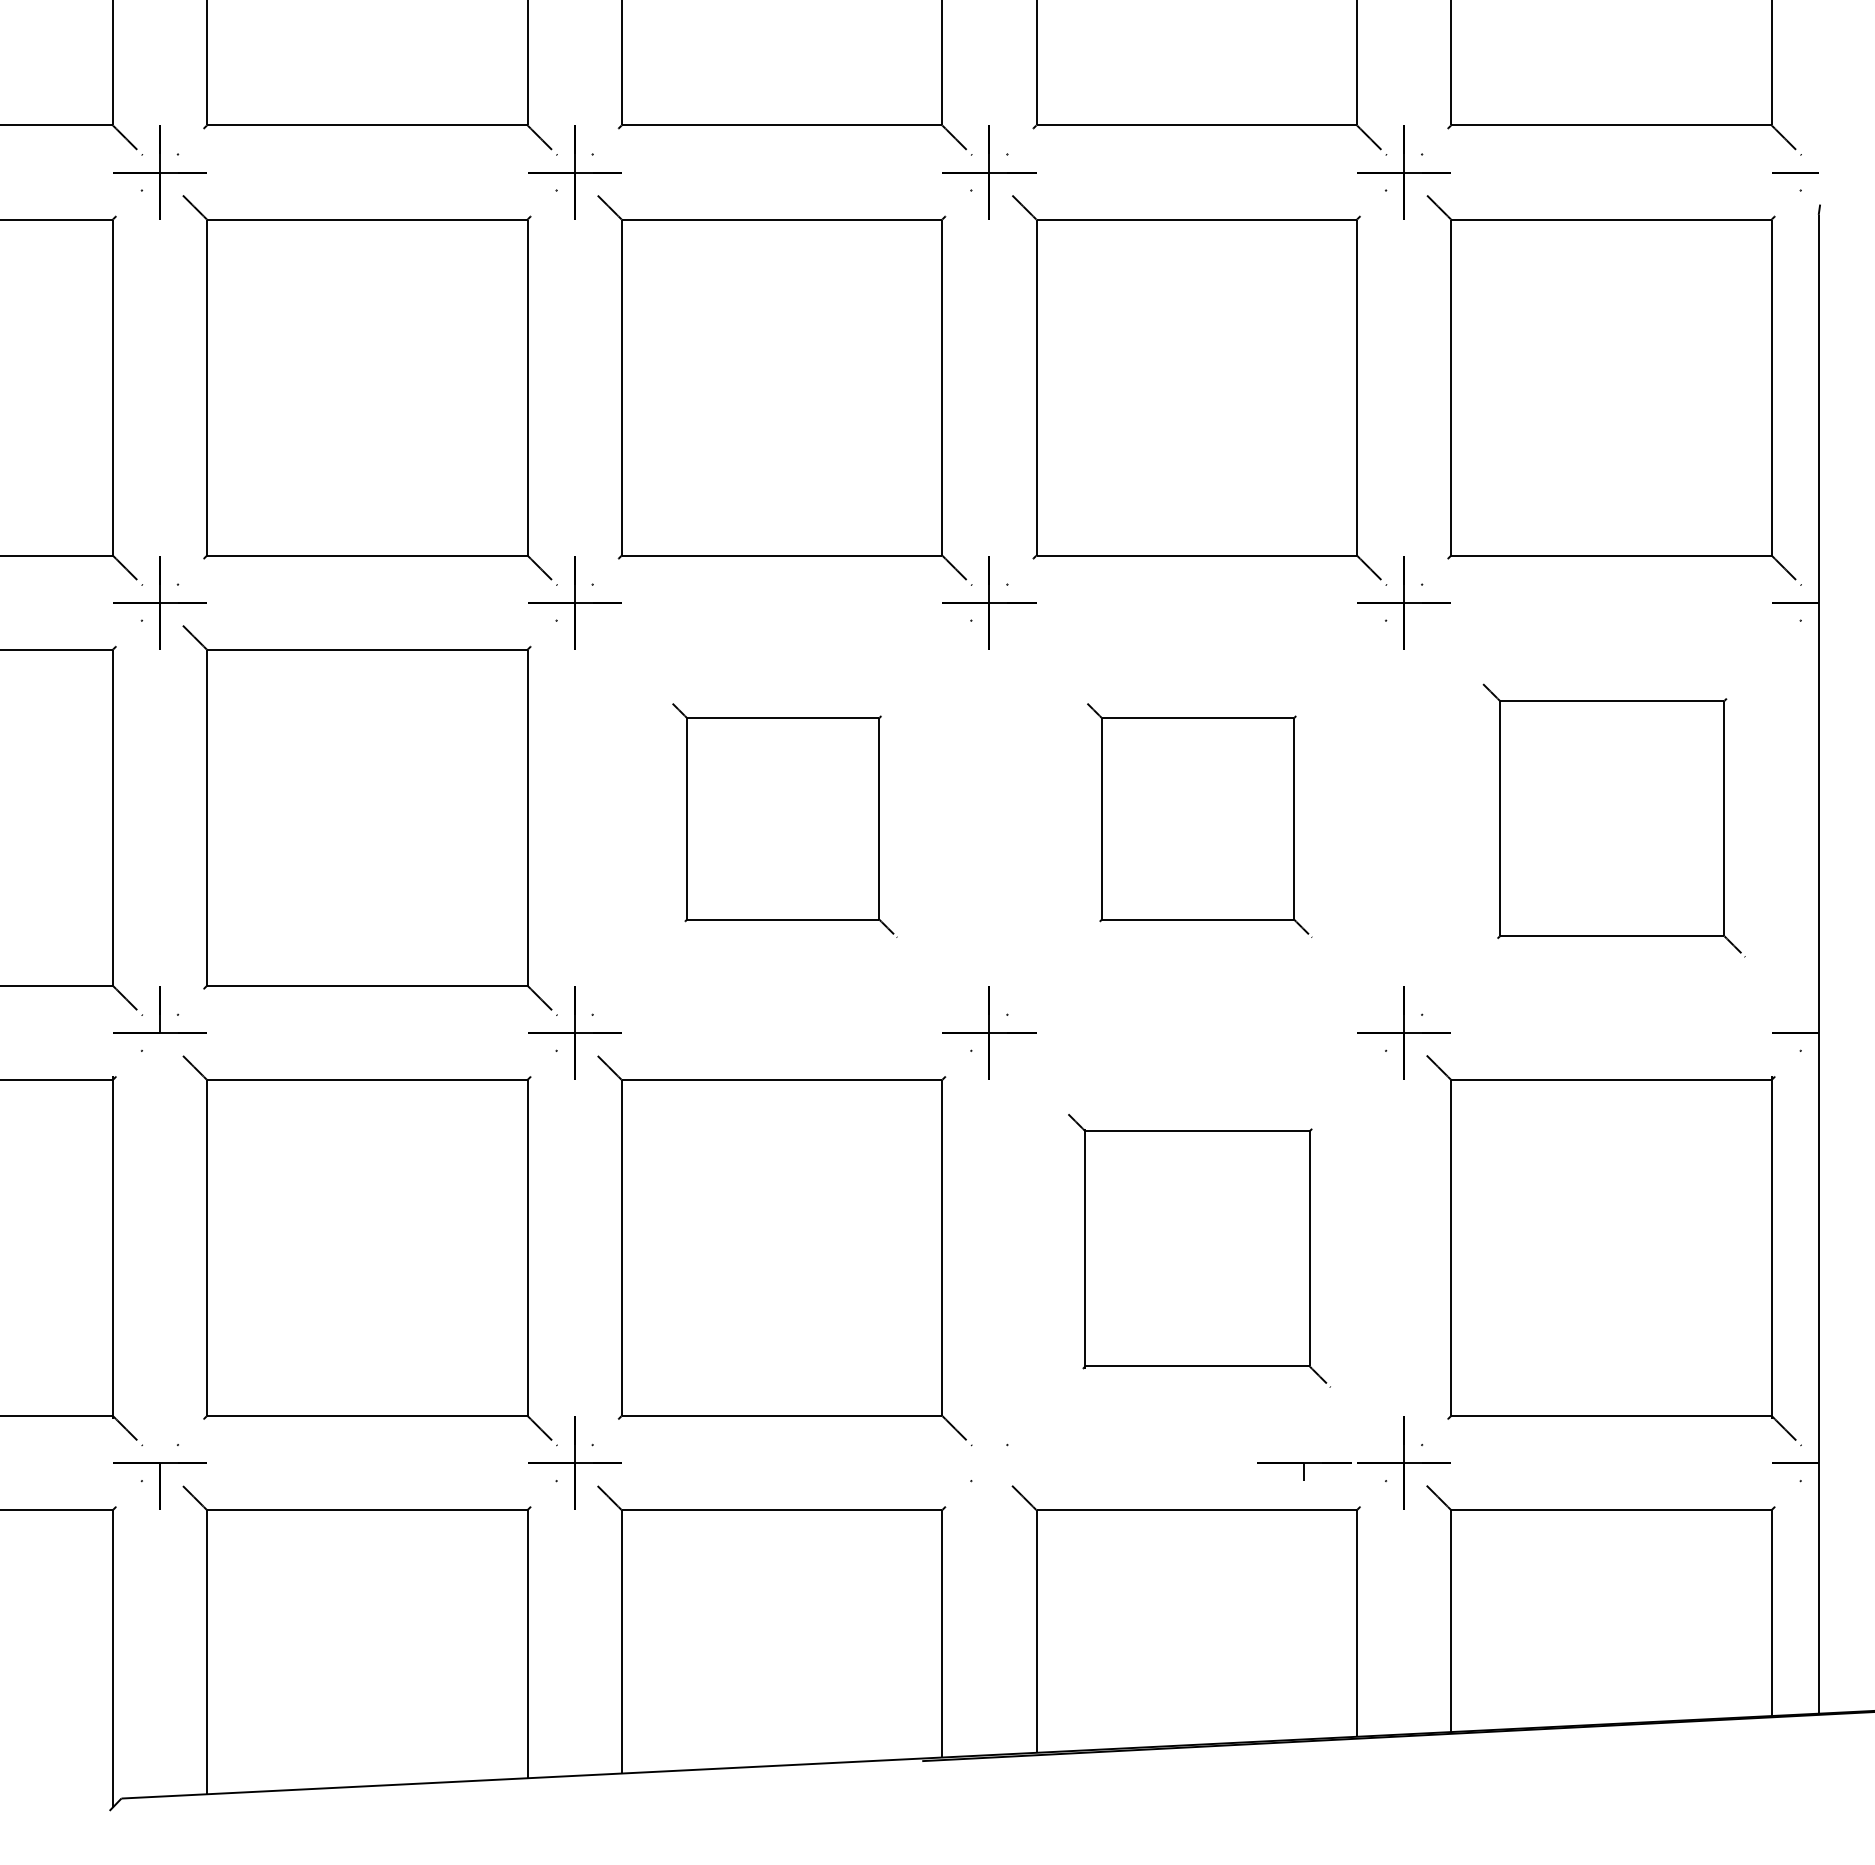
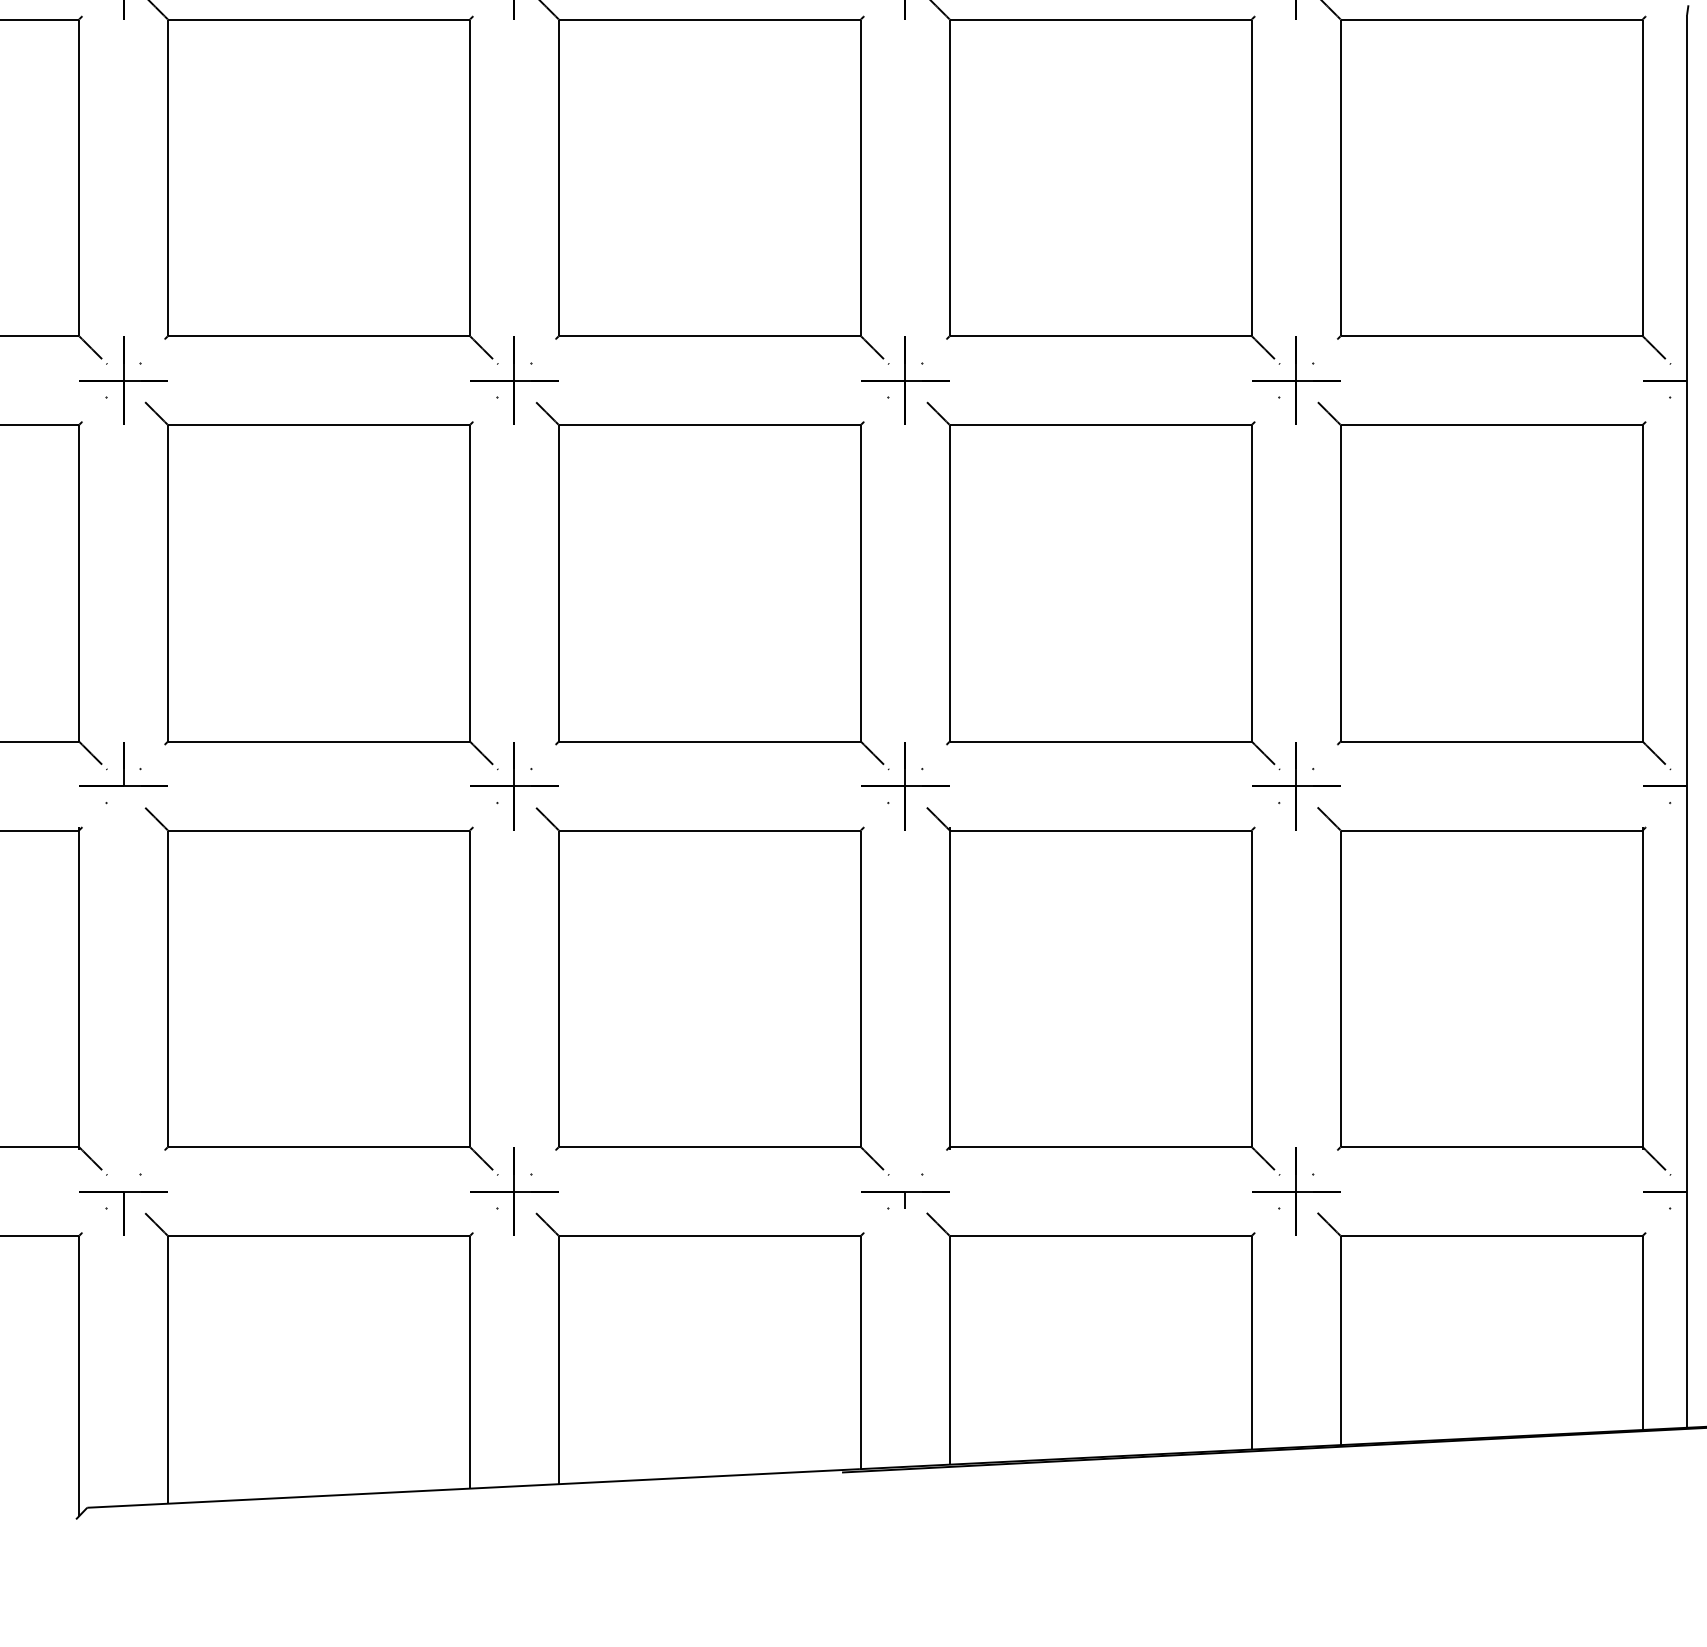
part: (784, 820) -> (712, 585), size x1.67
part: (1199, 820) -> (1103, 585), size x1.67
part: (1613, 820) -> (1493, 585), size x1.43
part: (1199, 1250) -> (1103, 991), size x1.43
part: (1304, 1471) -> (905, 1199), moved

